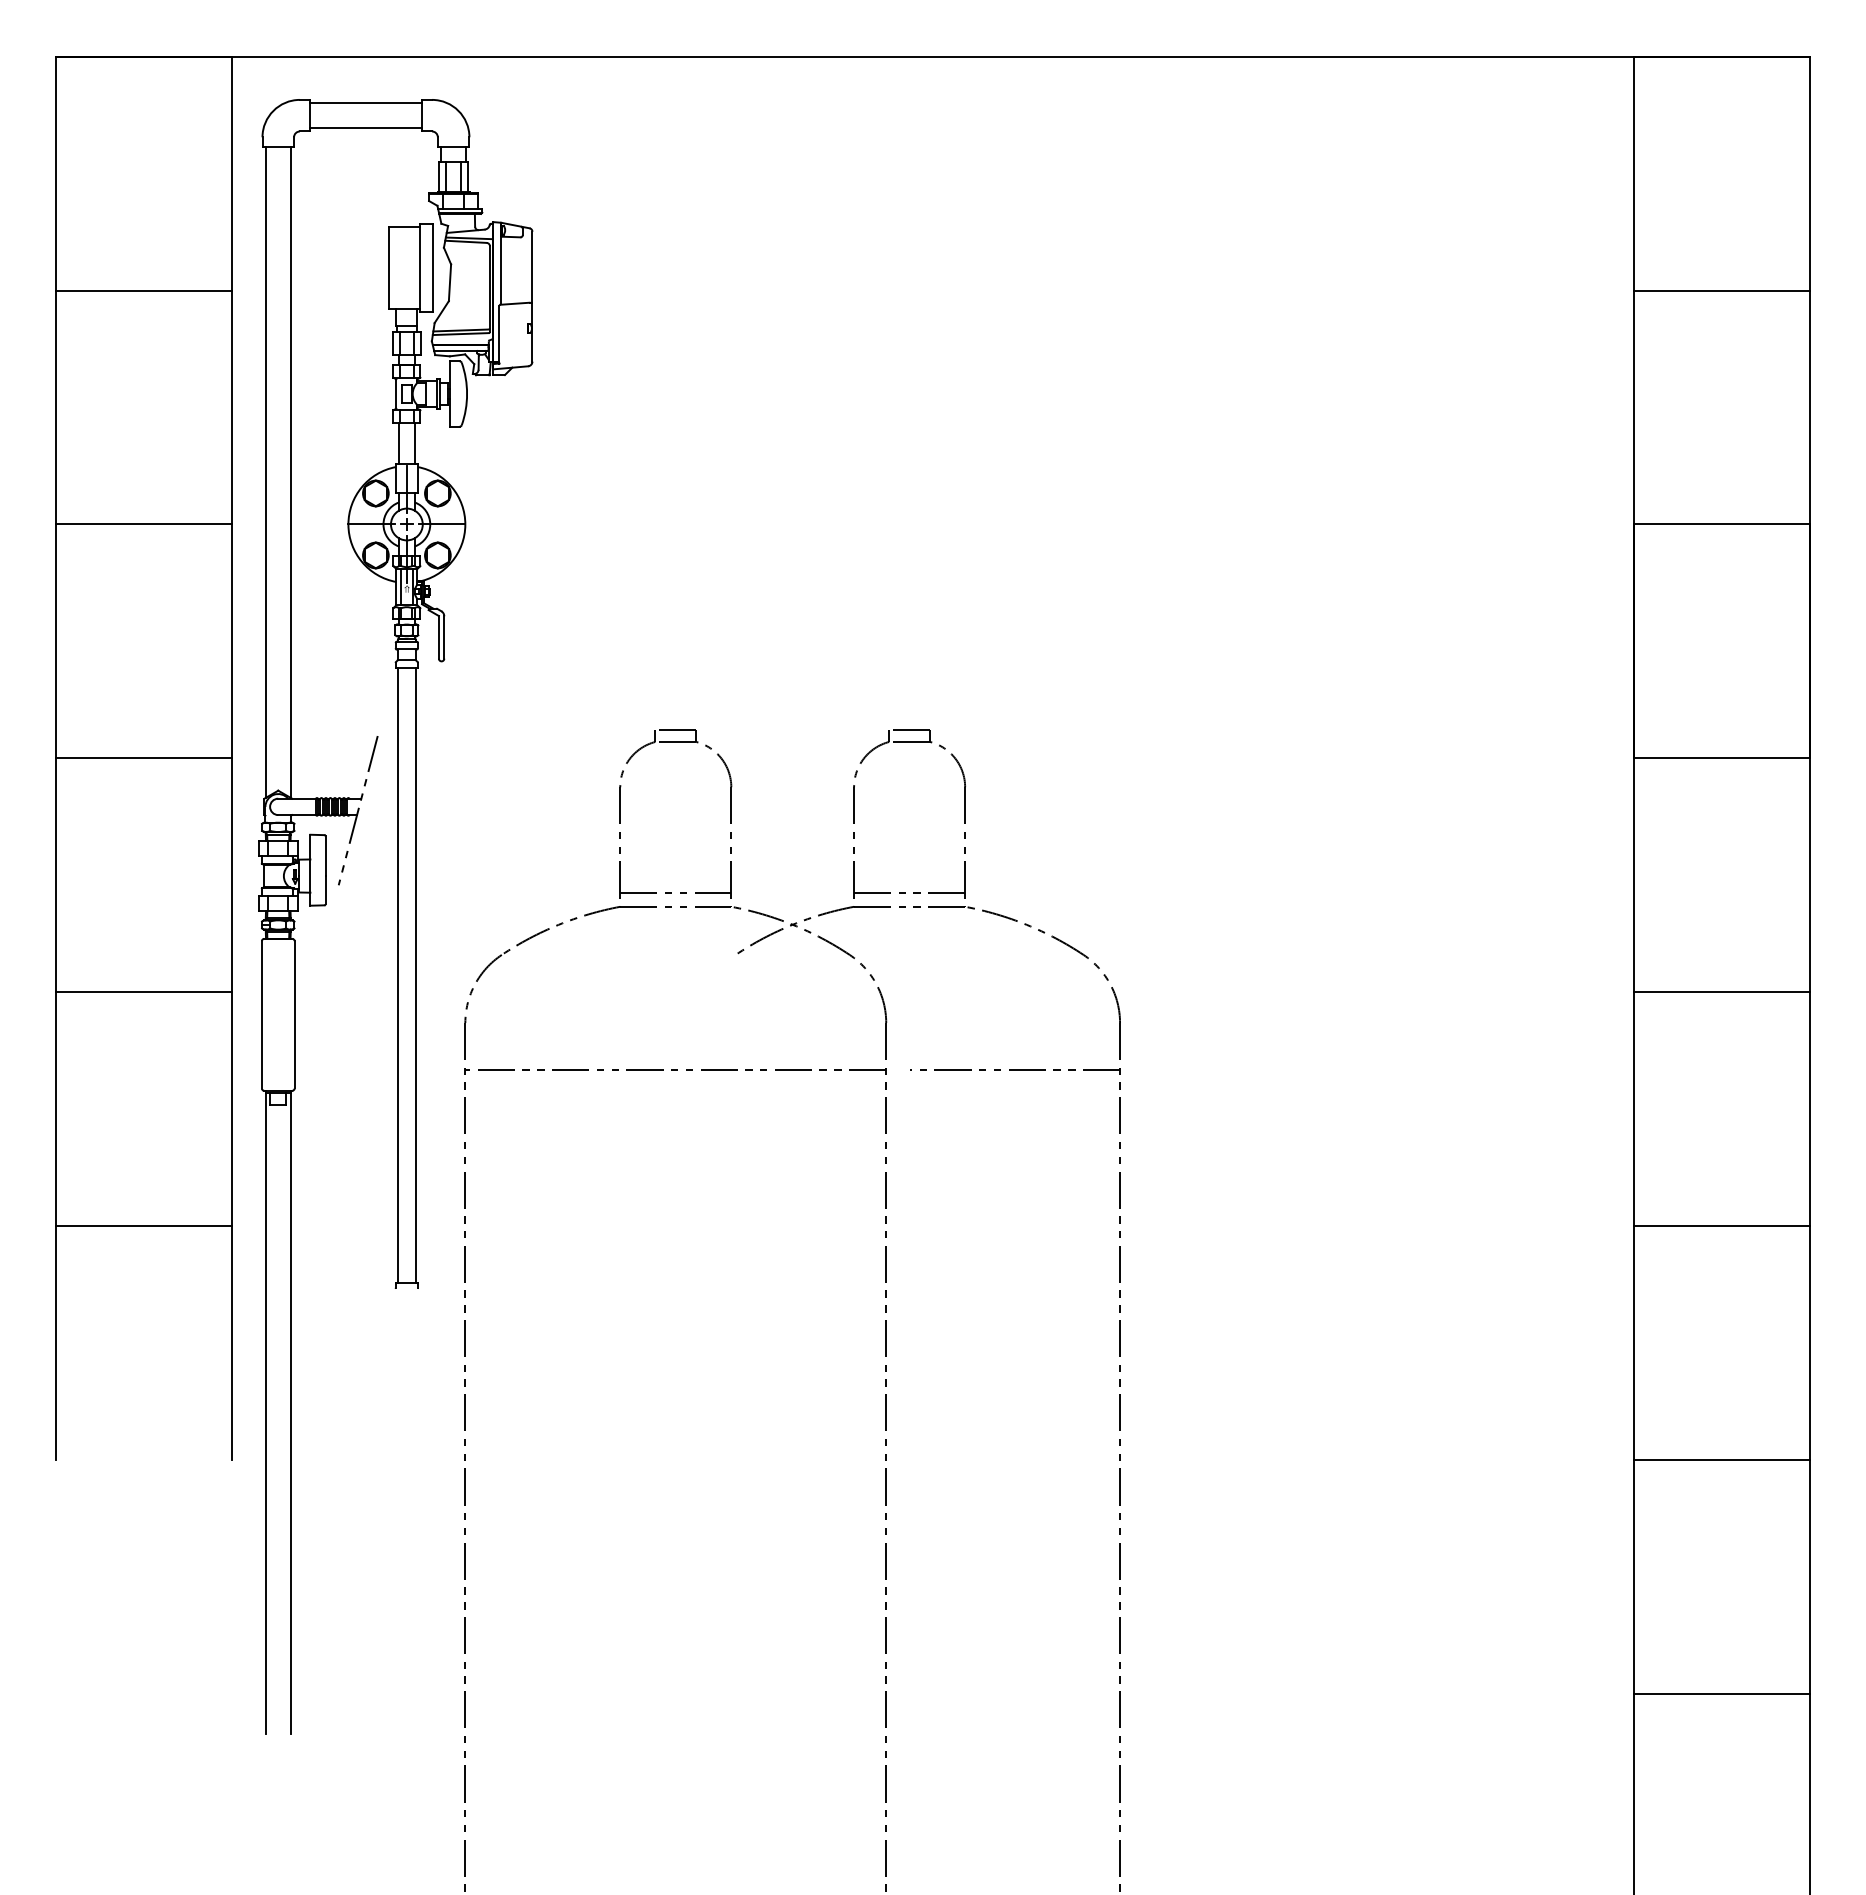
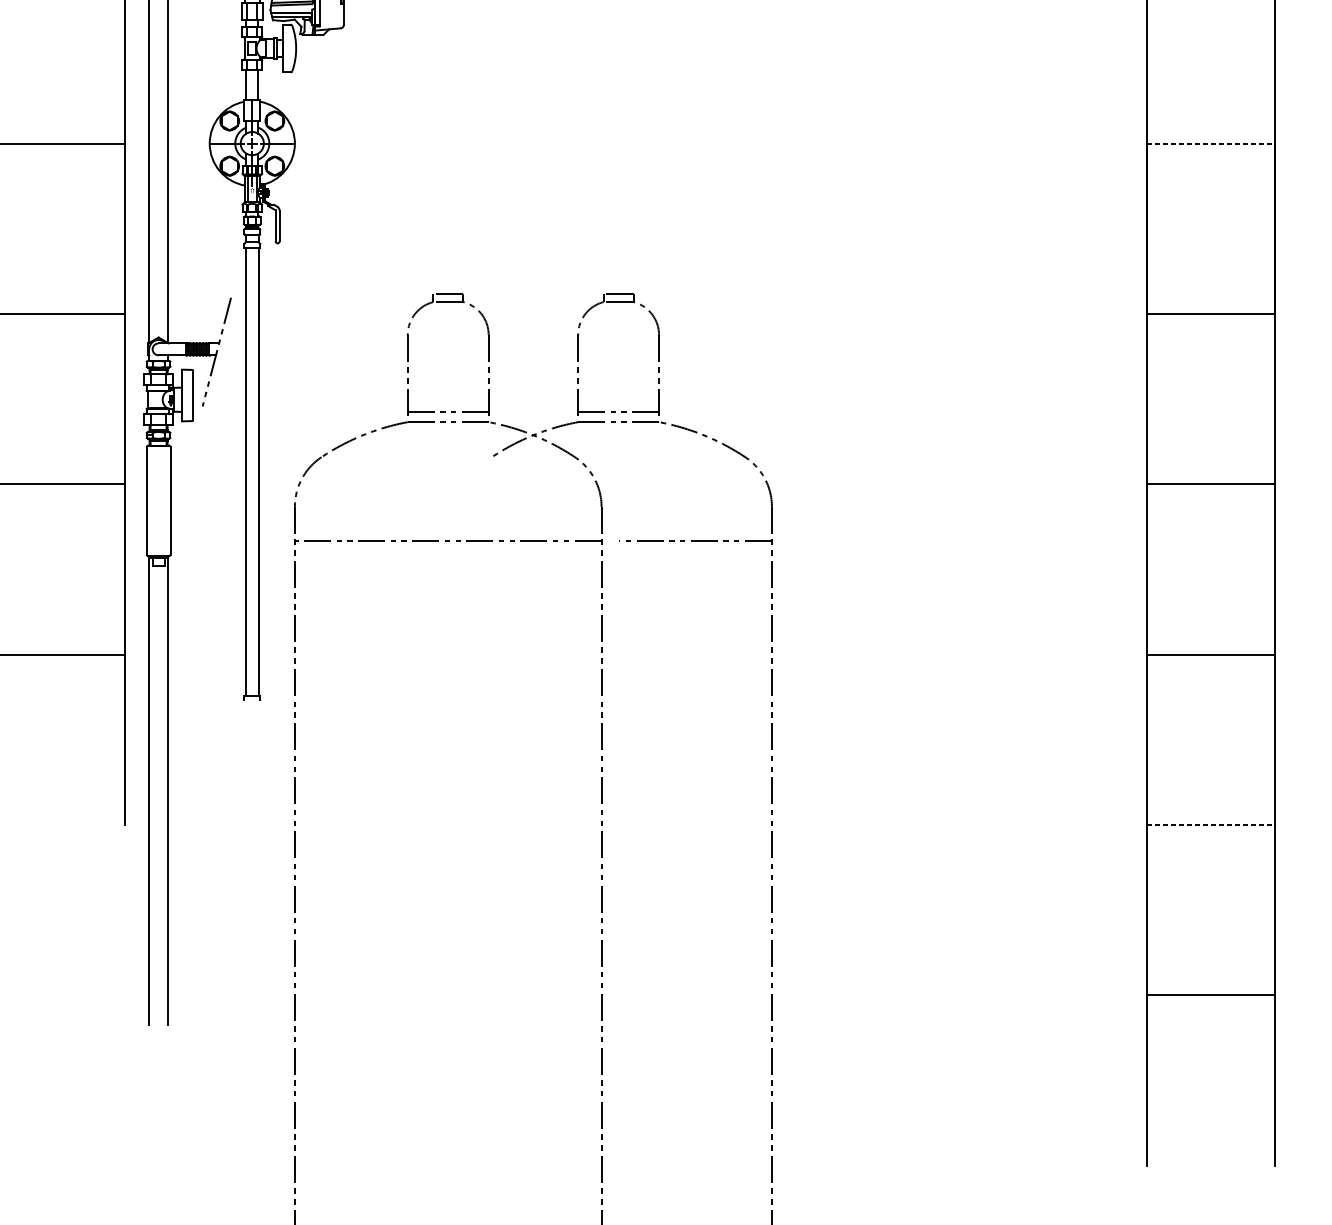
line: (1722, 524) -> (1210, 143), solid -> dashed
line: (1722, 1459) -> (1210, 824), solid -> dashed

